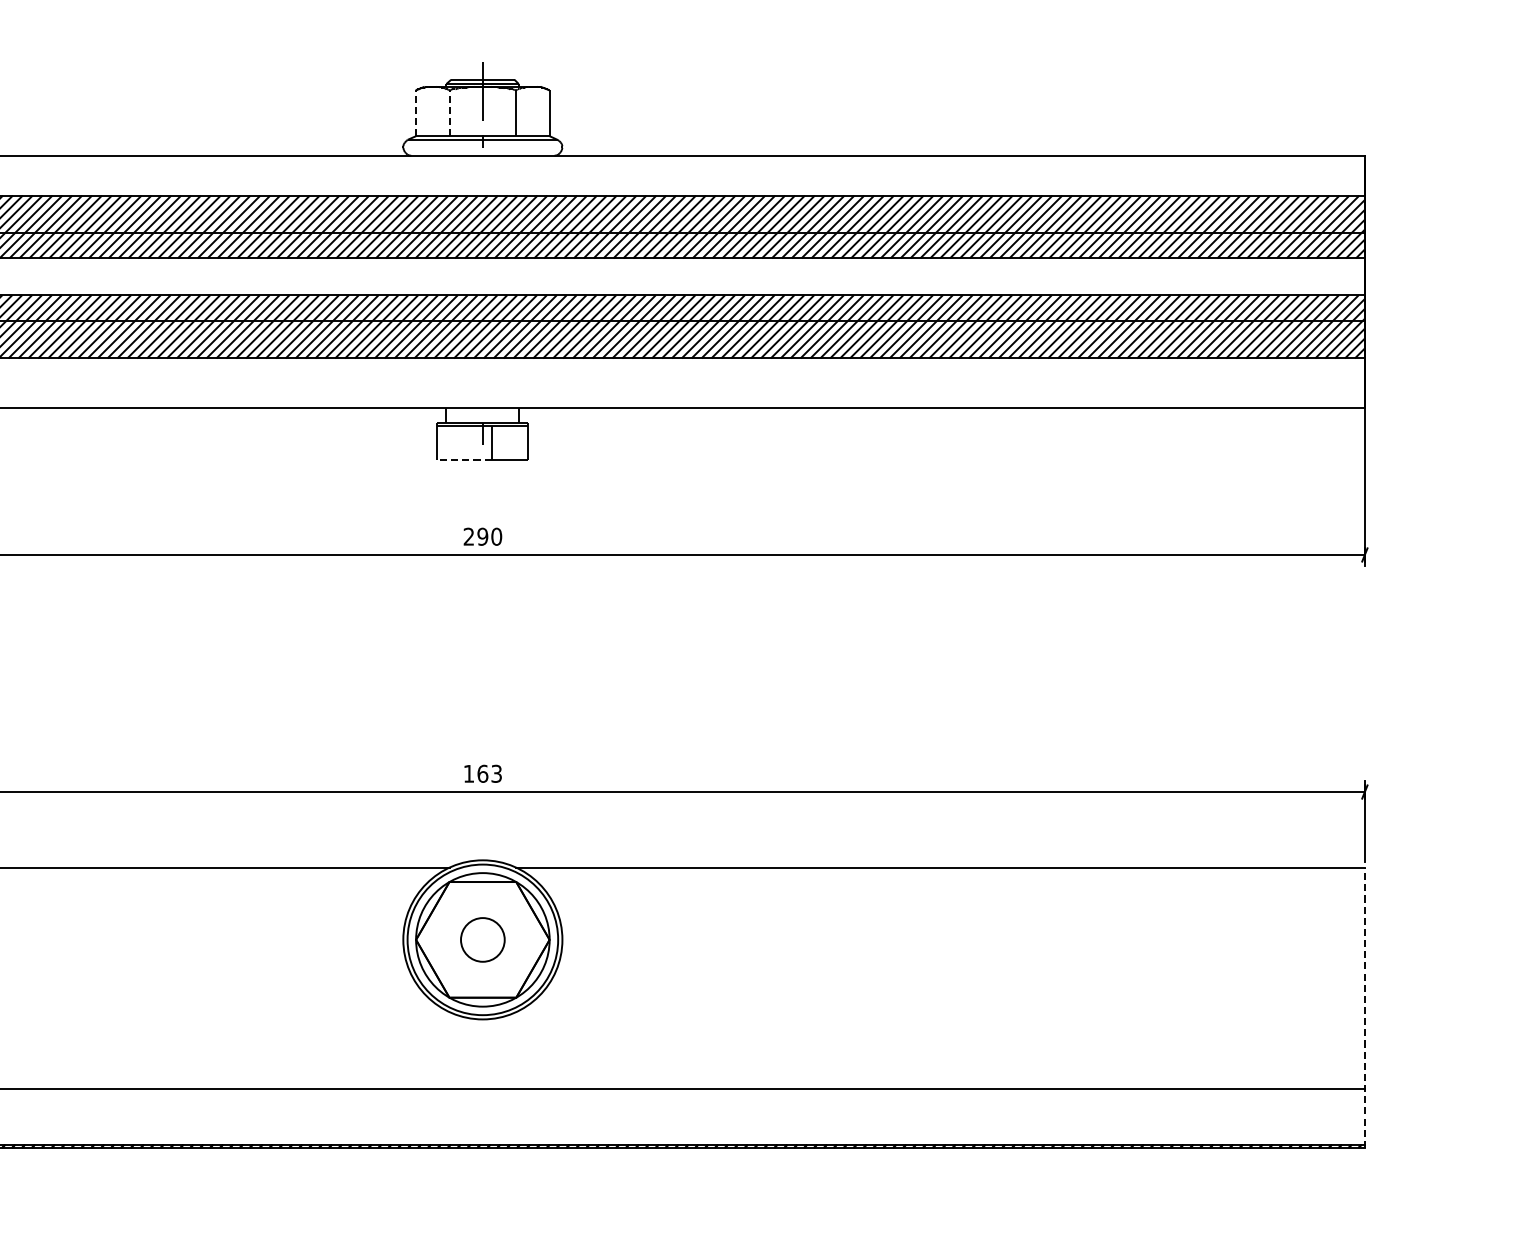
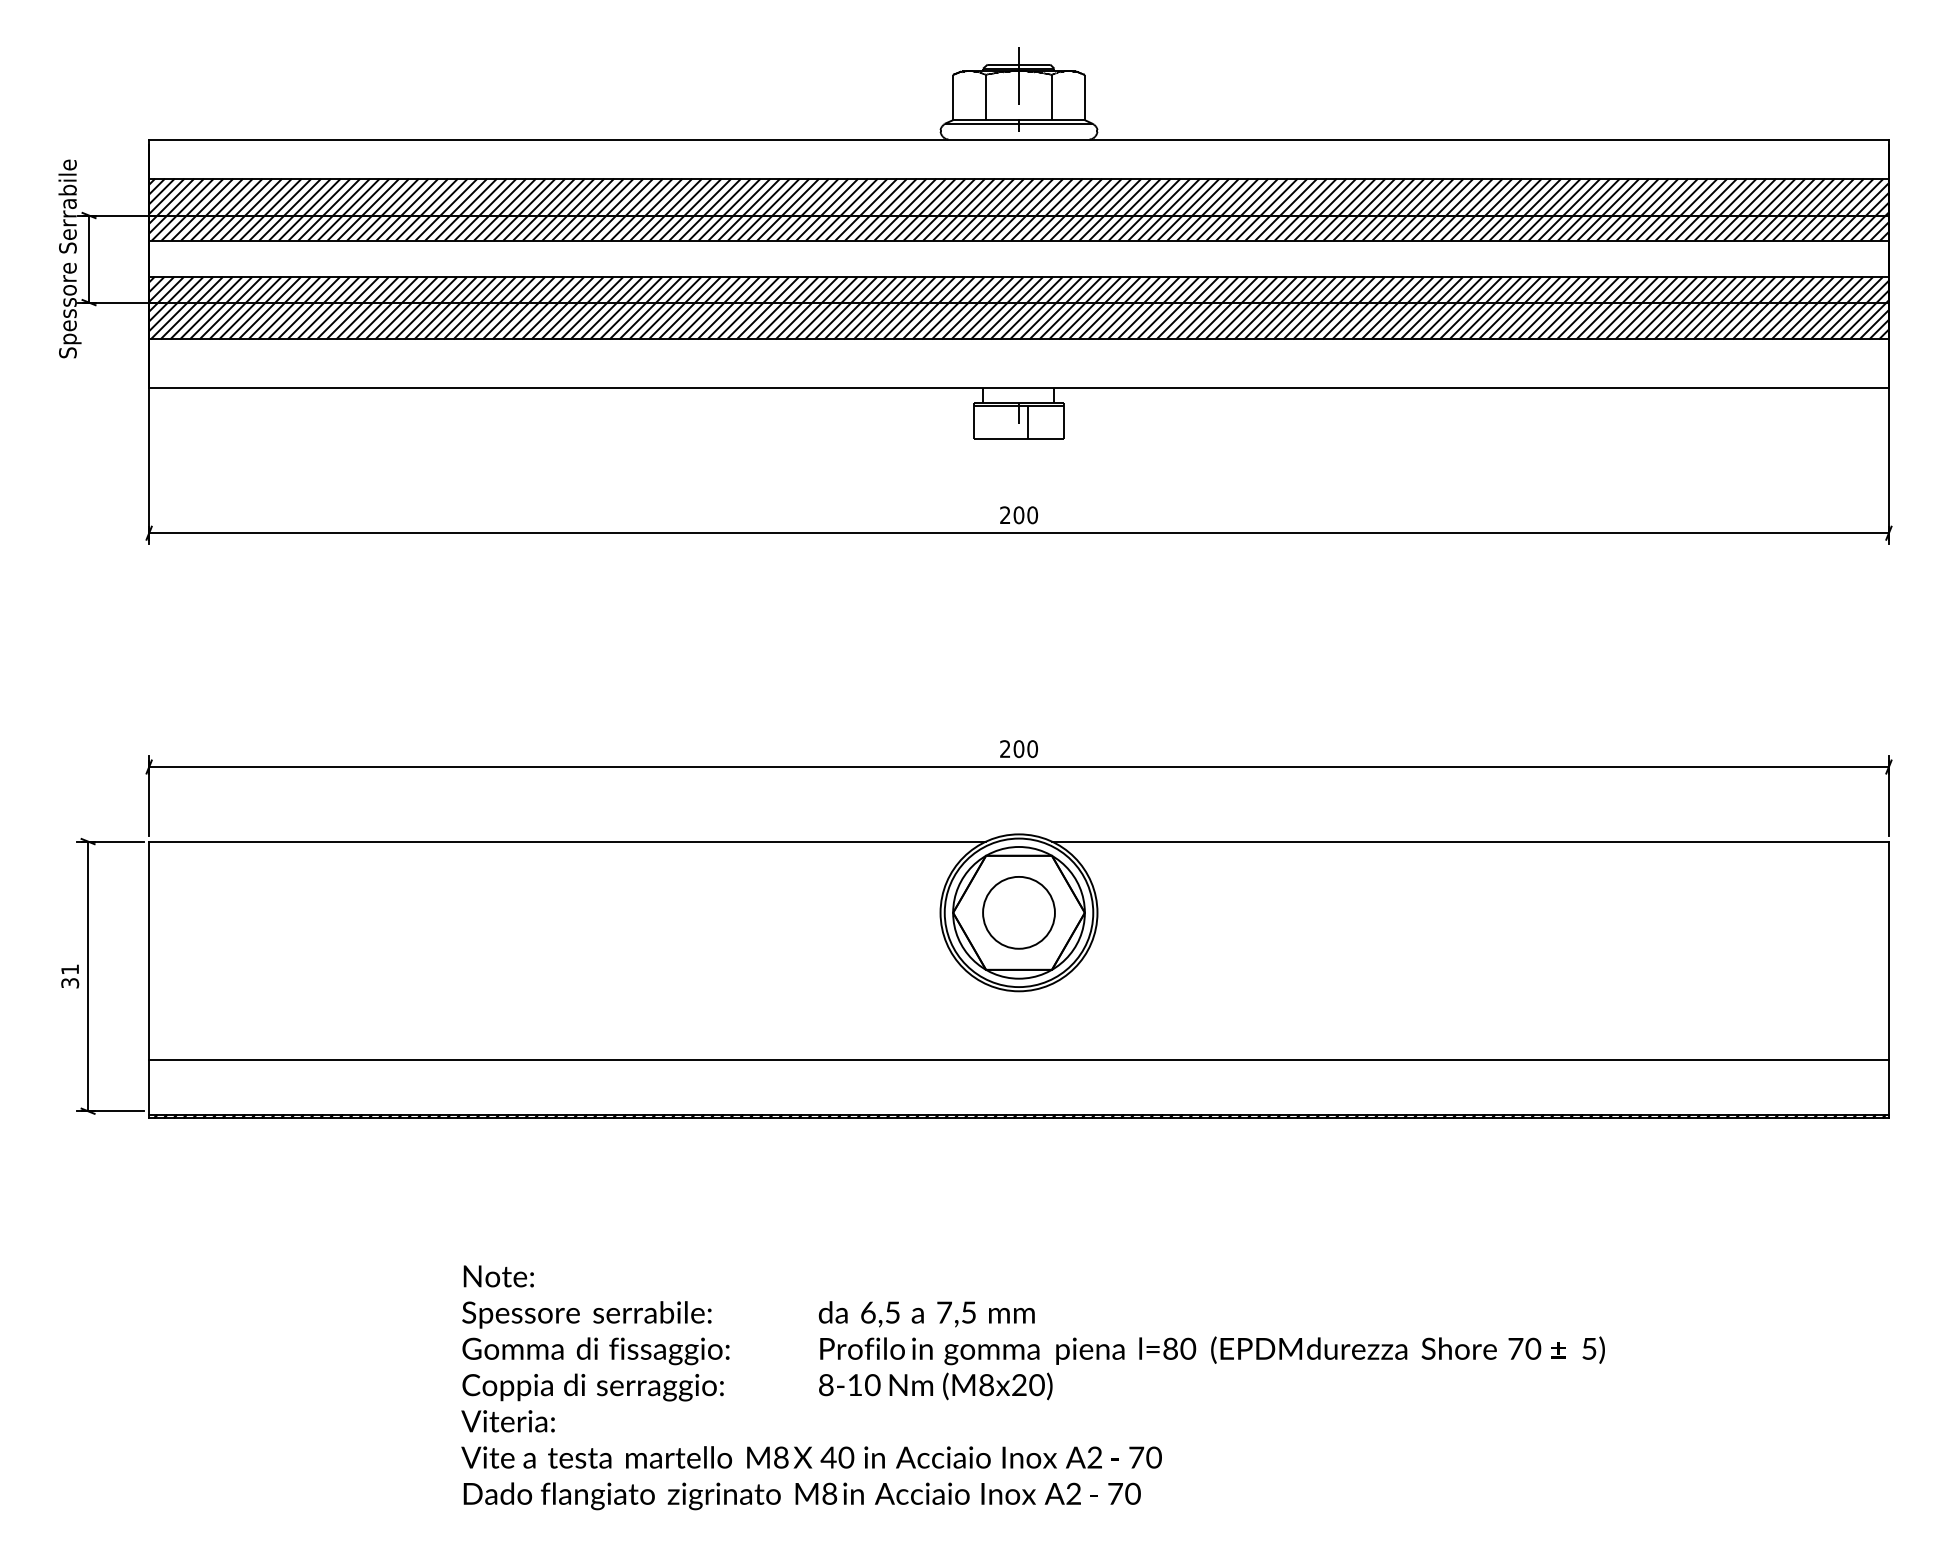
line: (416, 113) -> (953, 97), dashed -> solid
line: (449, 113) -> (986, 97), dashed -> solid
line: (464, 459) -> (1000, 439), dashed -> solid
text: (482, 537) -> (1018, 515), 290 -> 200
text: (483, 774) -> (1019, 749), 163 -> 200
circle: (482, 939) -> (1018, 912), size x1.67
line: (1364, 1007) -> (1888, 979), dashed -> solid

